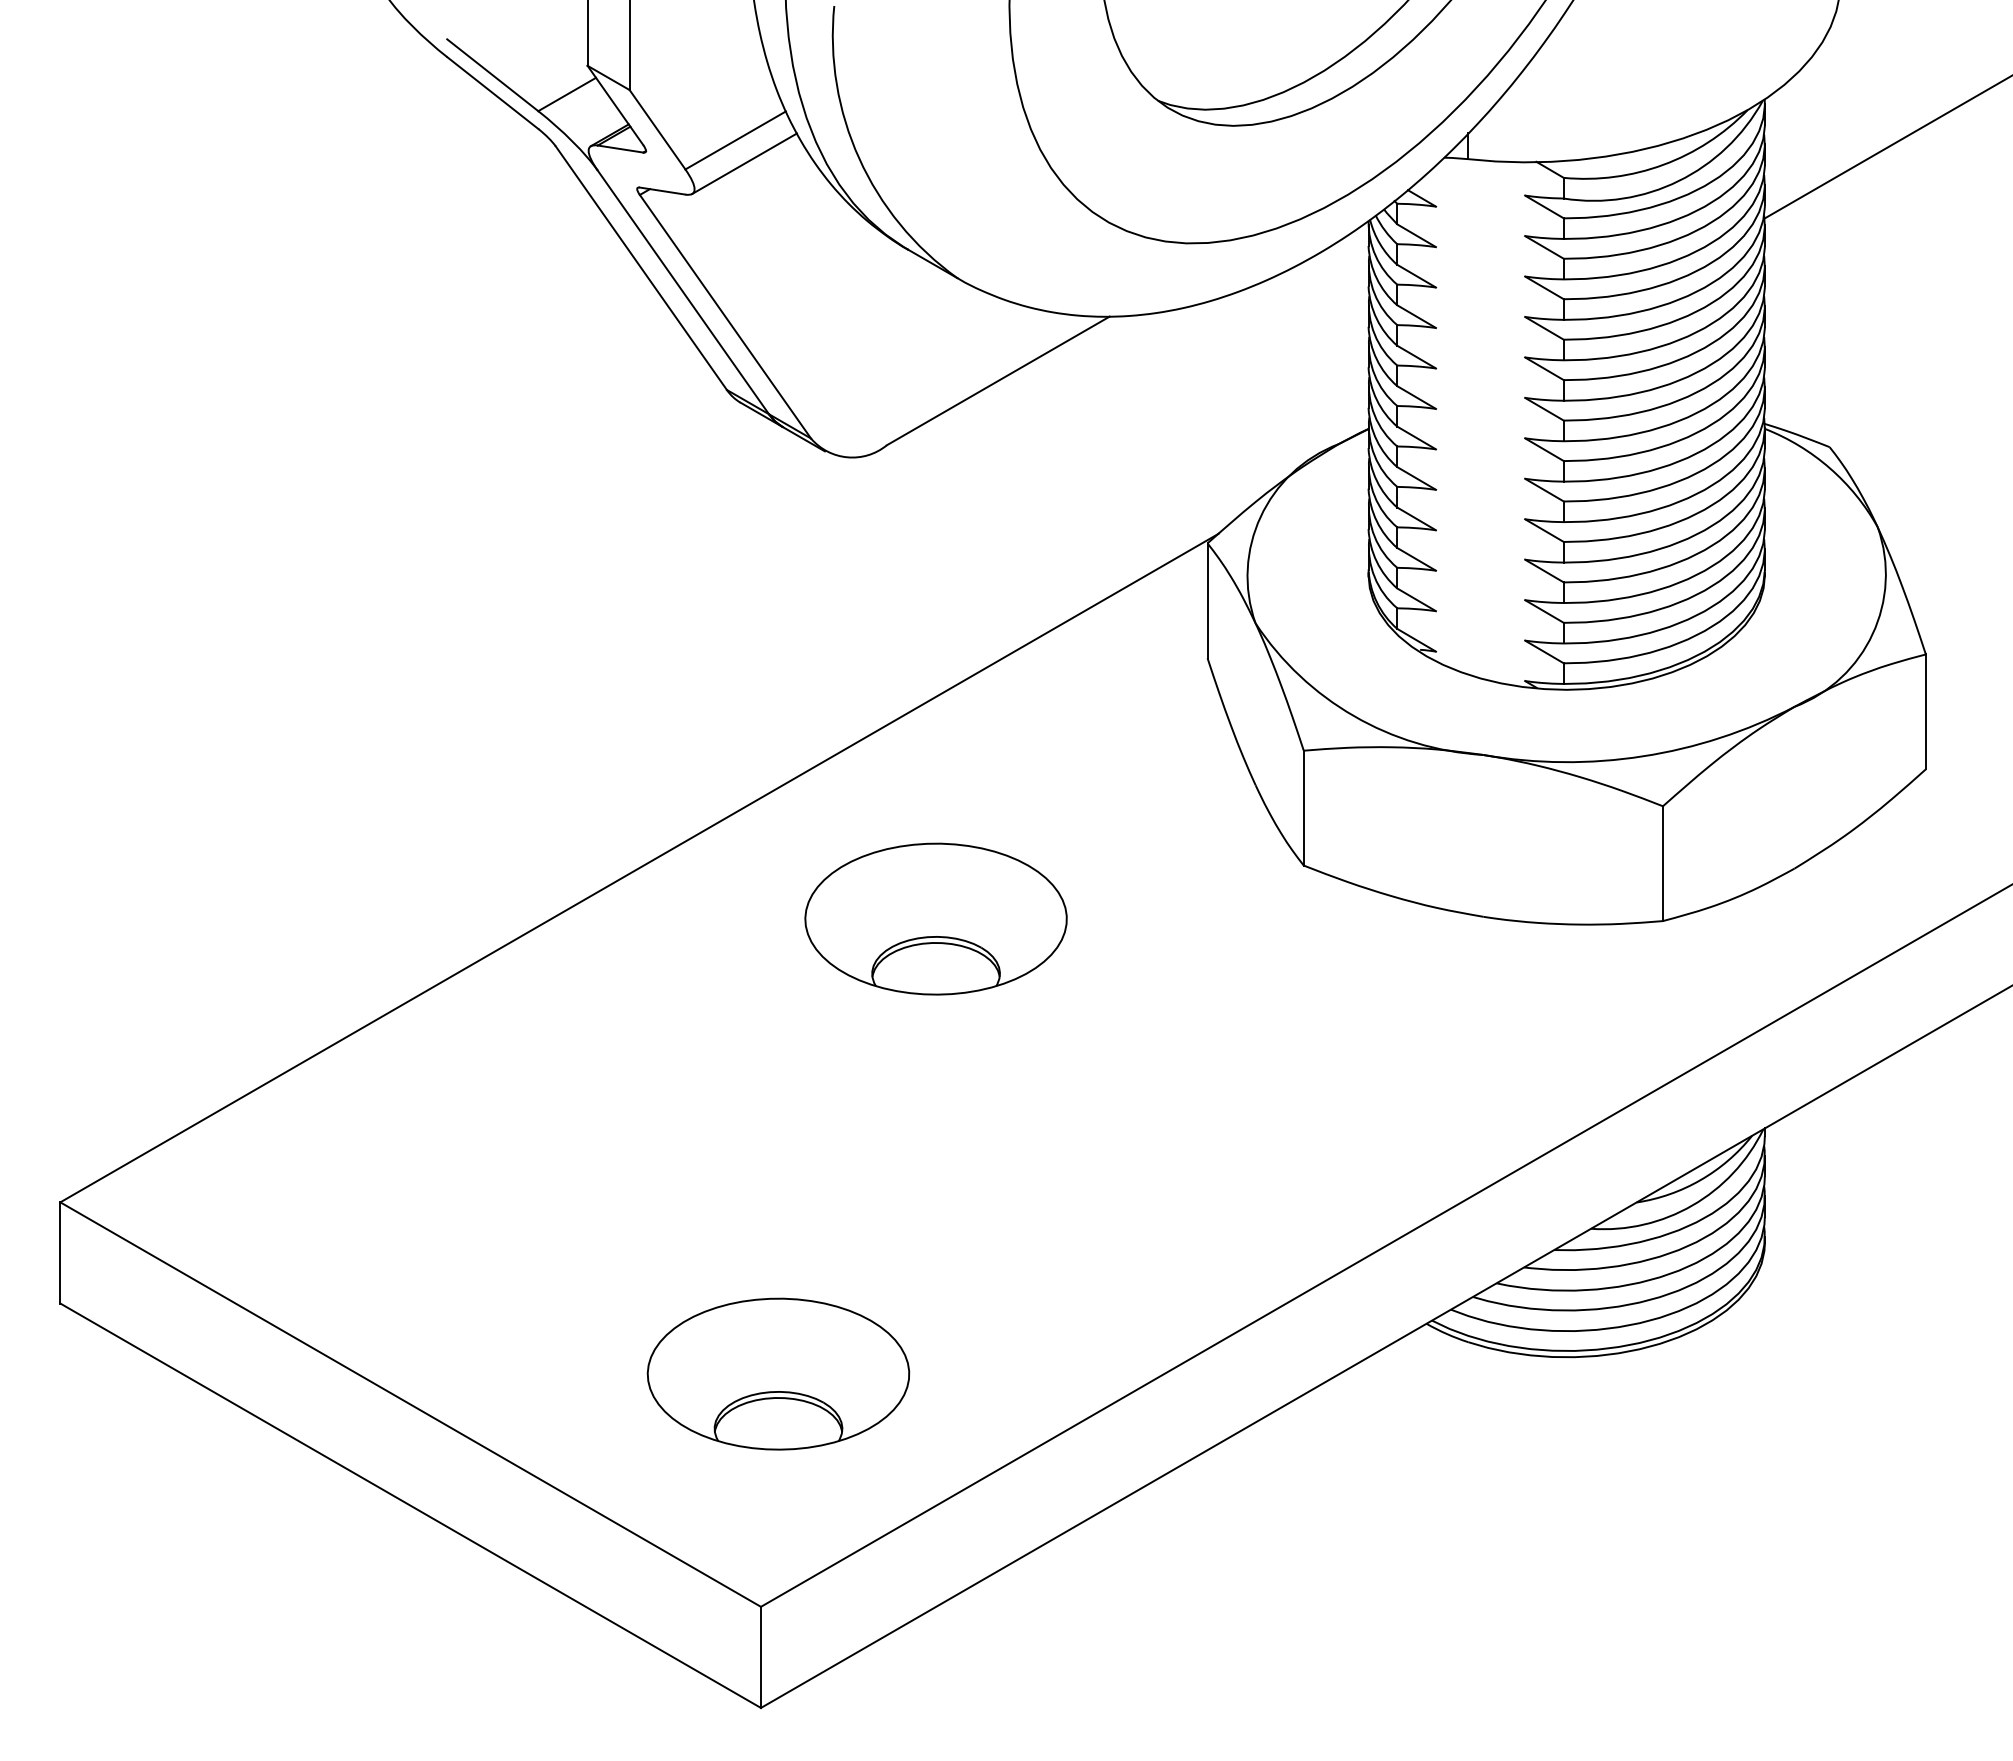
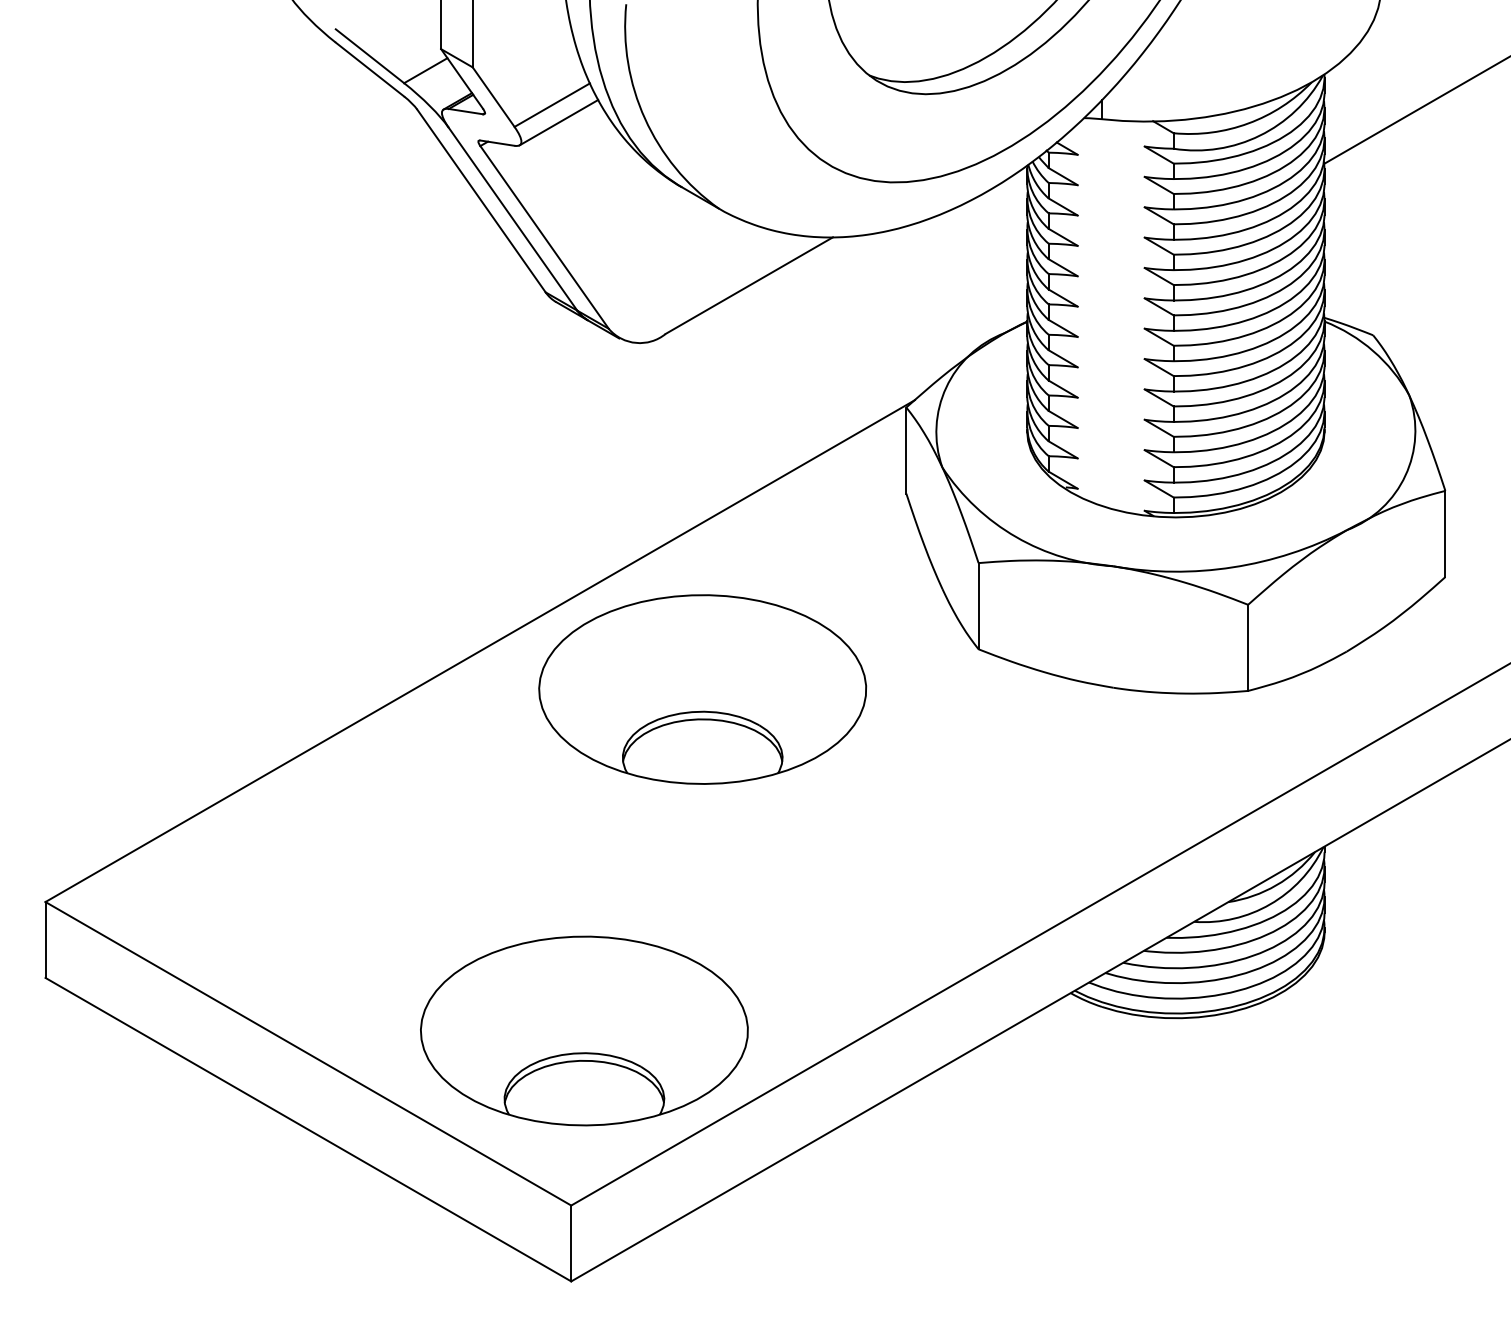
part: (935, 918) -> (702, 689), size x1.67
part: (778, 1373) -> (584, 1030), size x1.67

